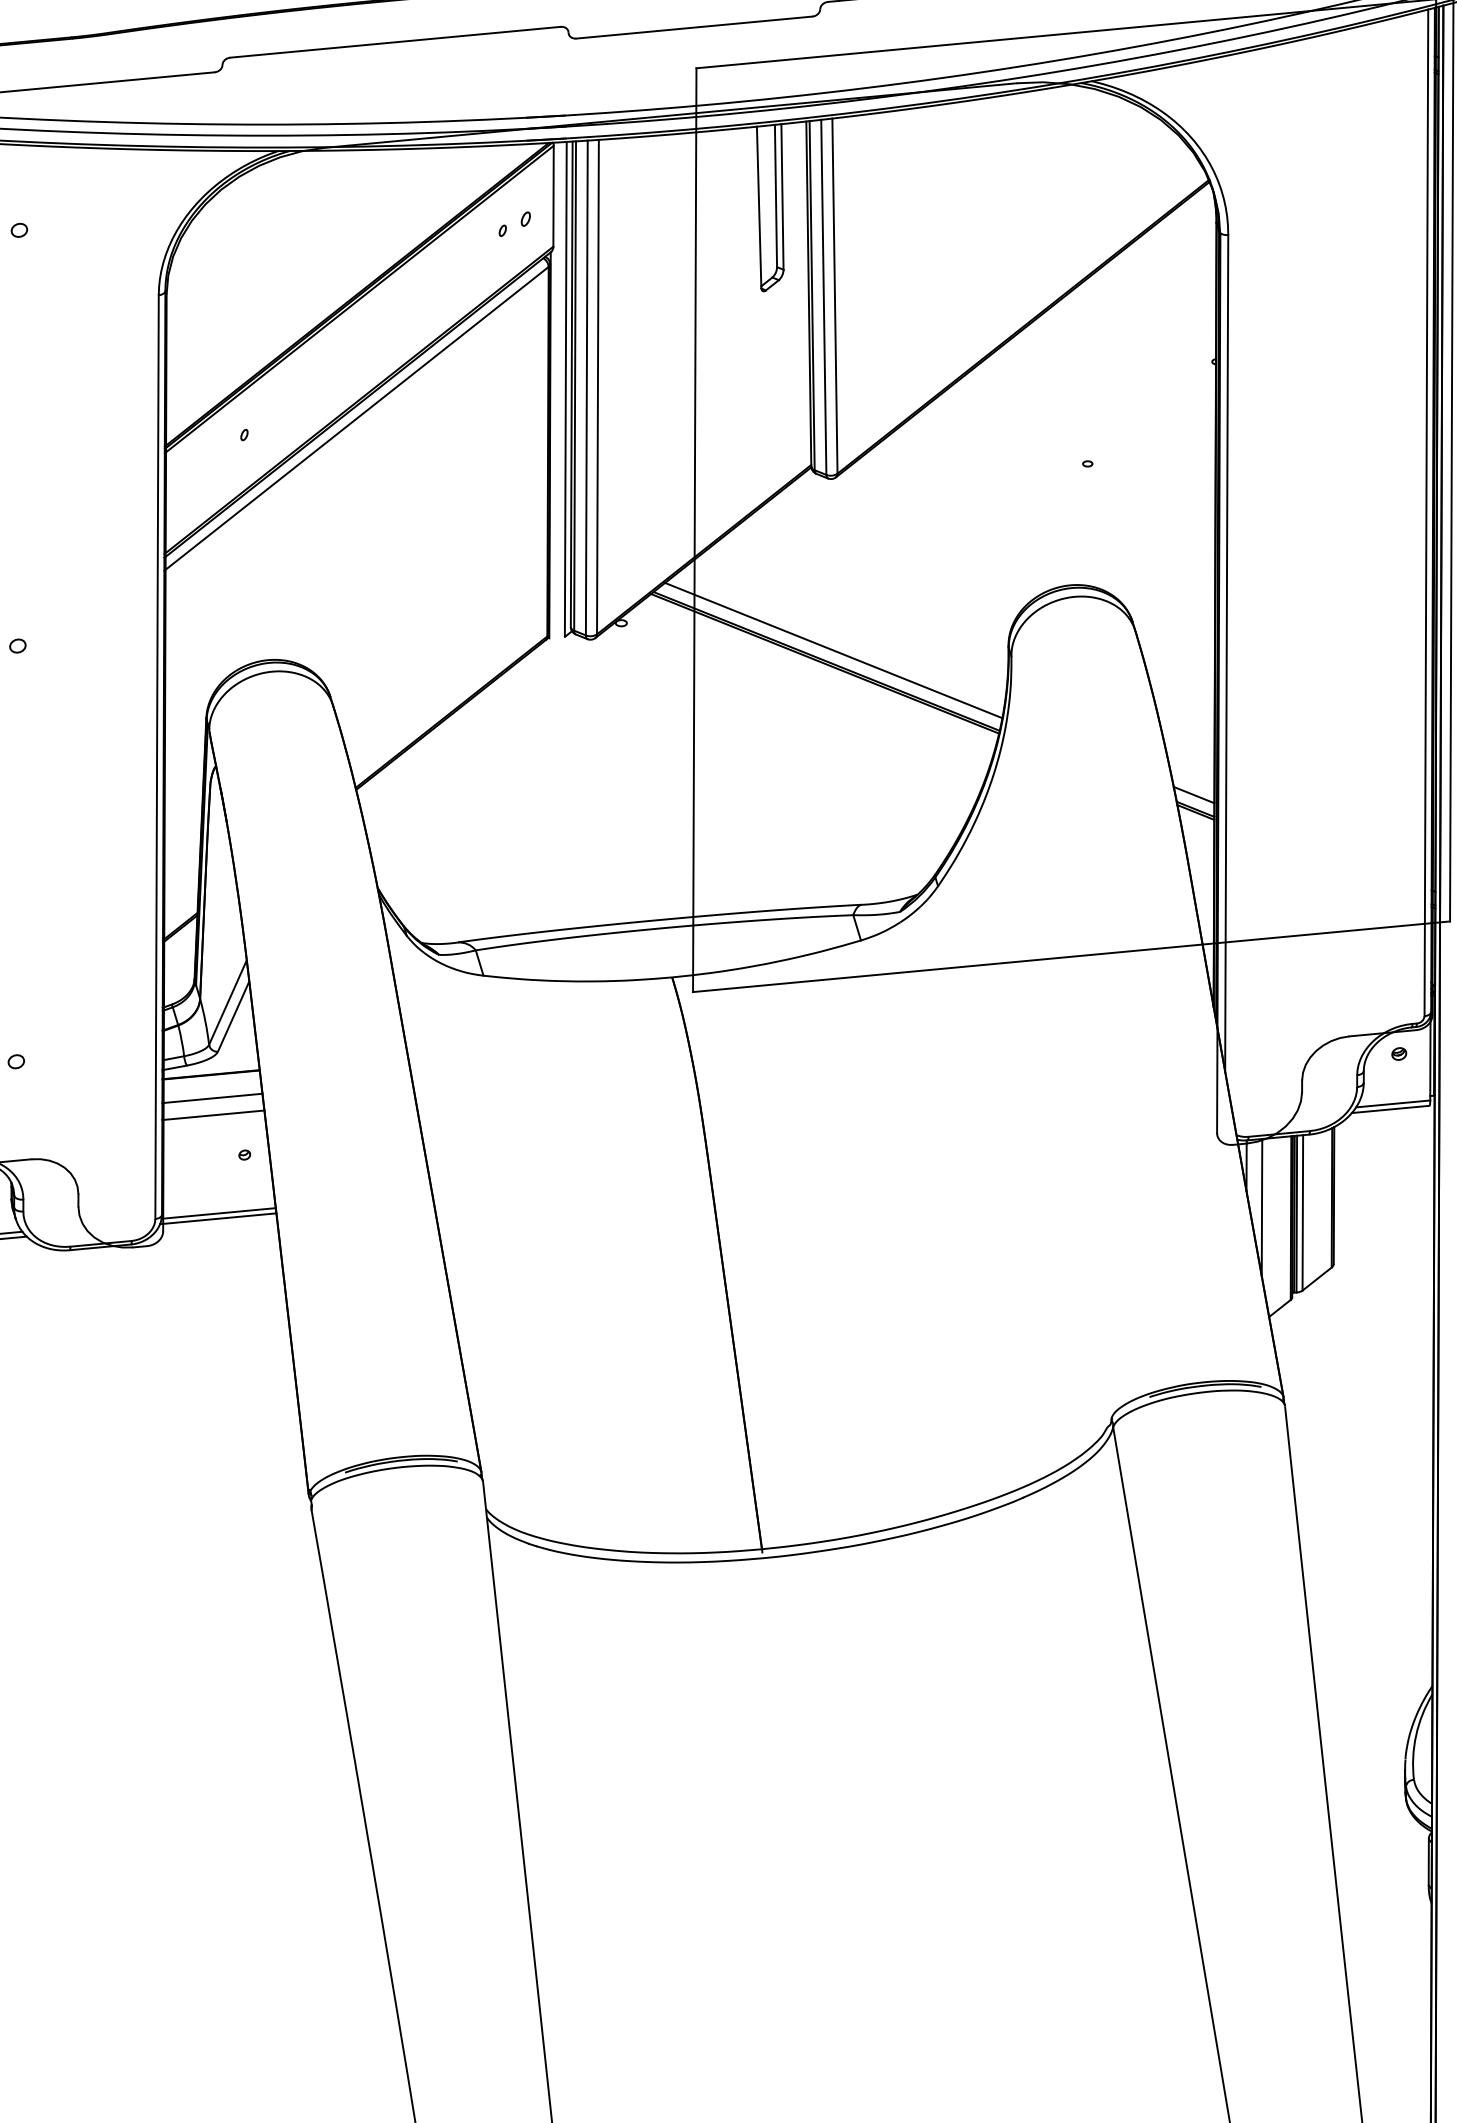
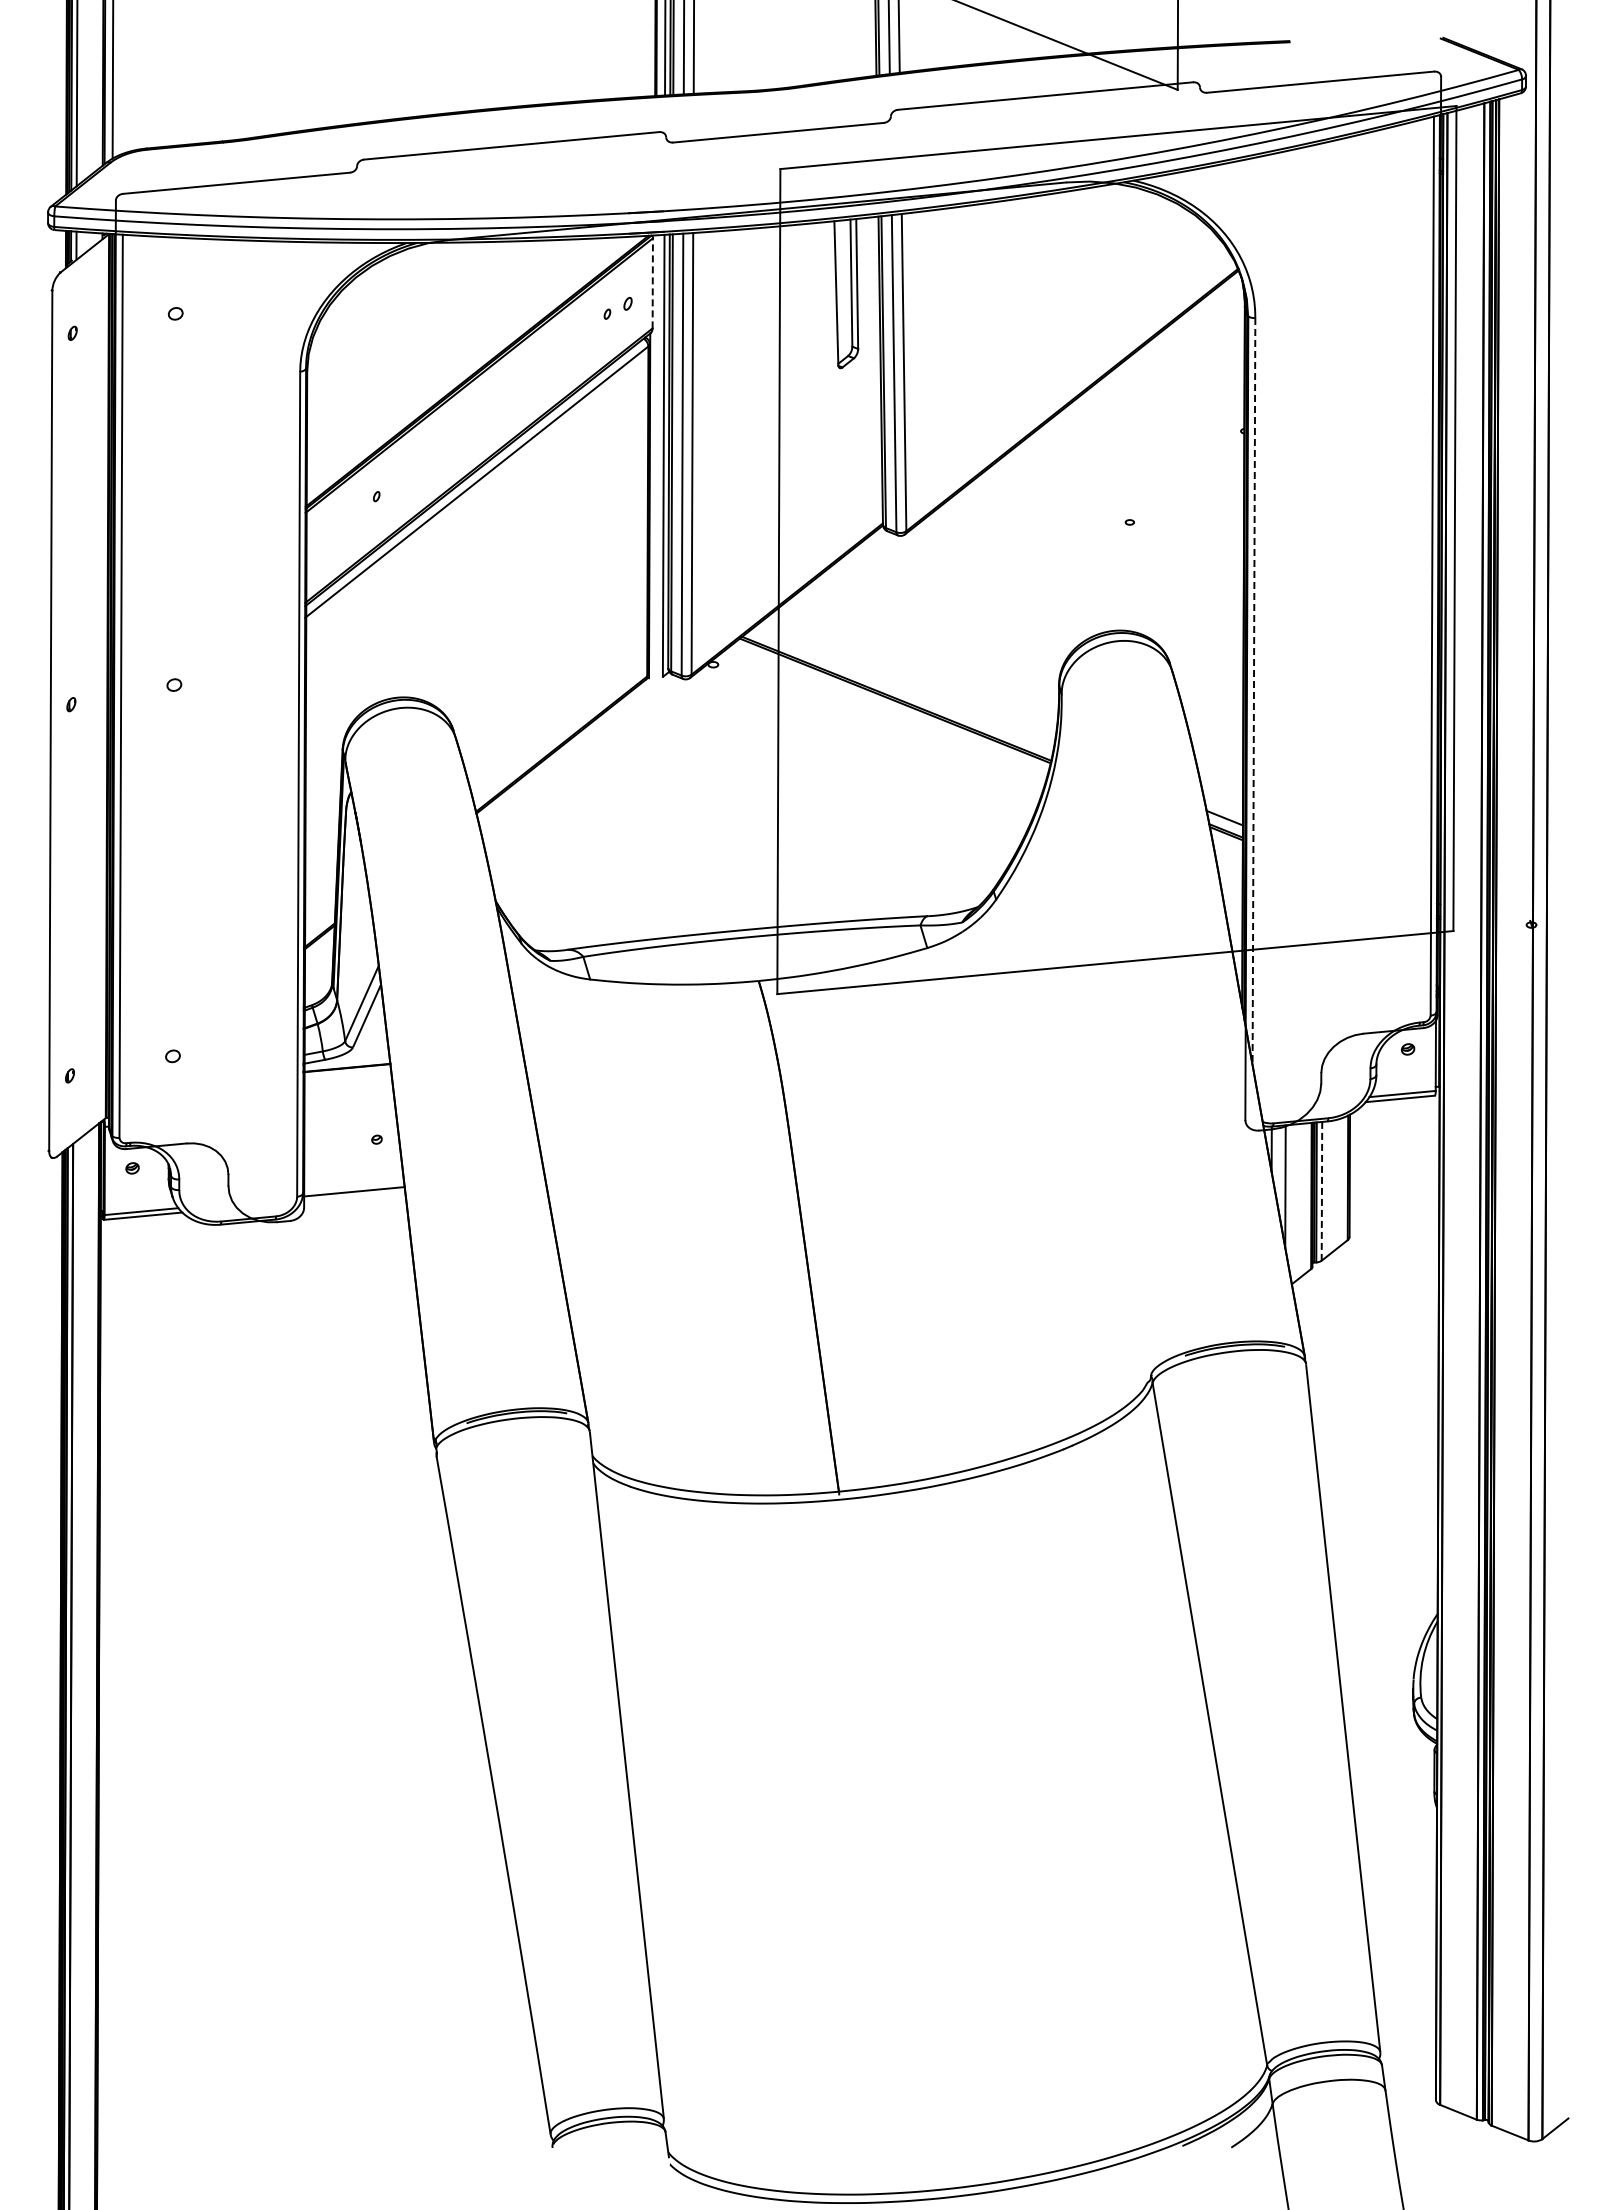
line: (553, 195) -> (652, 282), solid -> dashed
line: (833, 649) -> (902, 688), removed
line: (1226, 653) -> (1253, 691), solid -> dashed
line: (211, 1097) -> (347, 1088), removed
line: (212, 1114) -> (348, 1103), removed
line: (1302, 1213) -> (1321, 1191), solid -> dashed
line: (218, 1218) -> (353, 1196), removed

